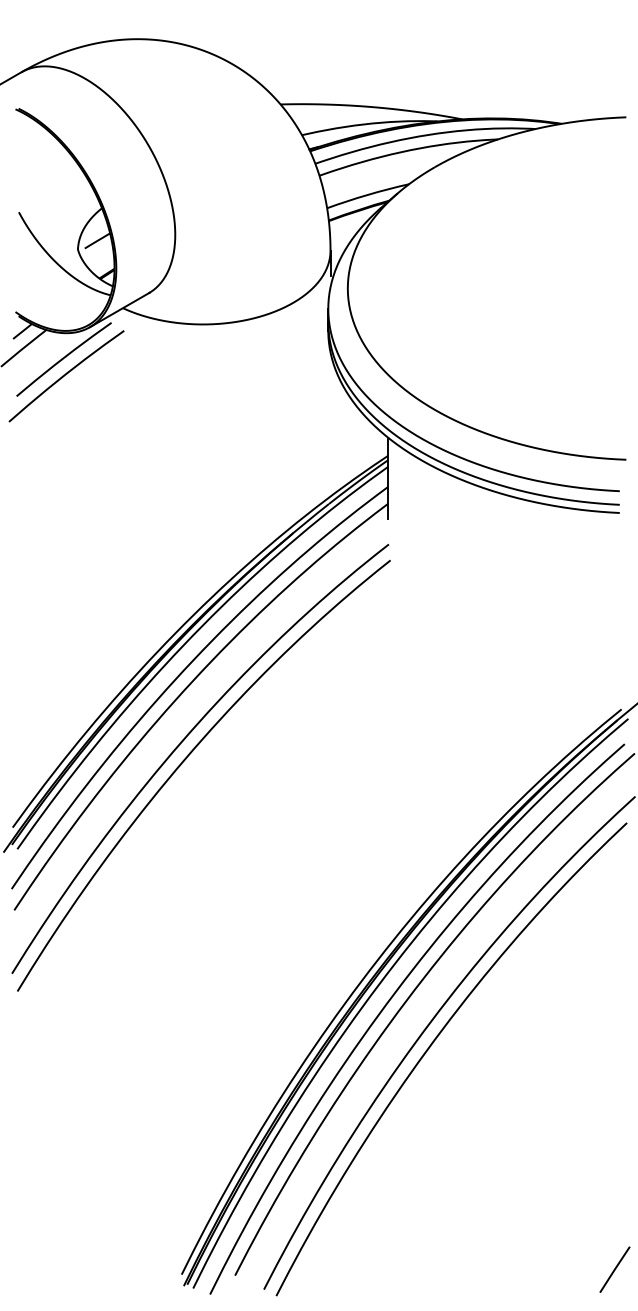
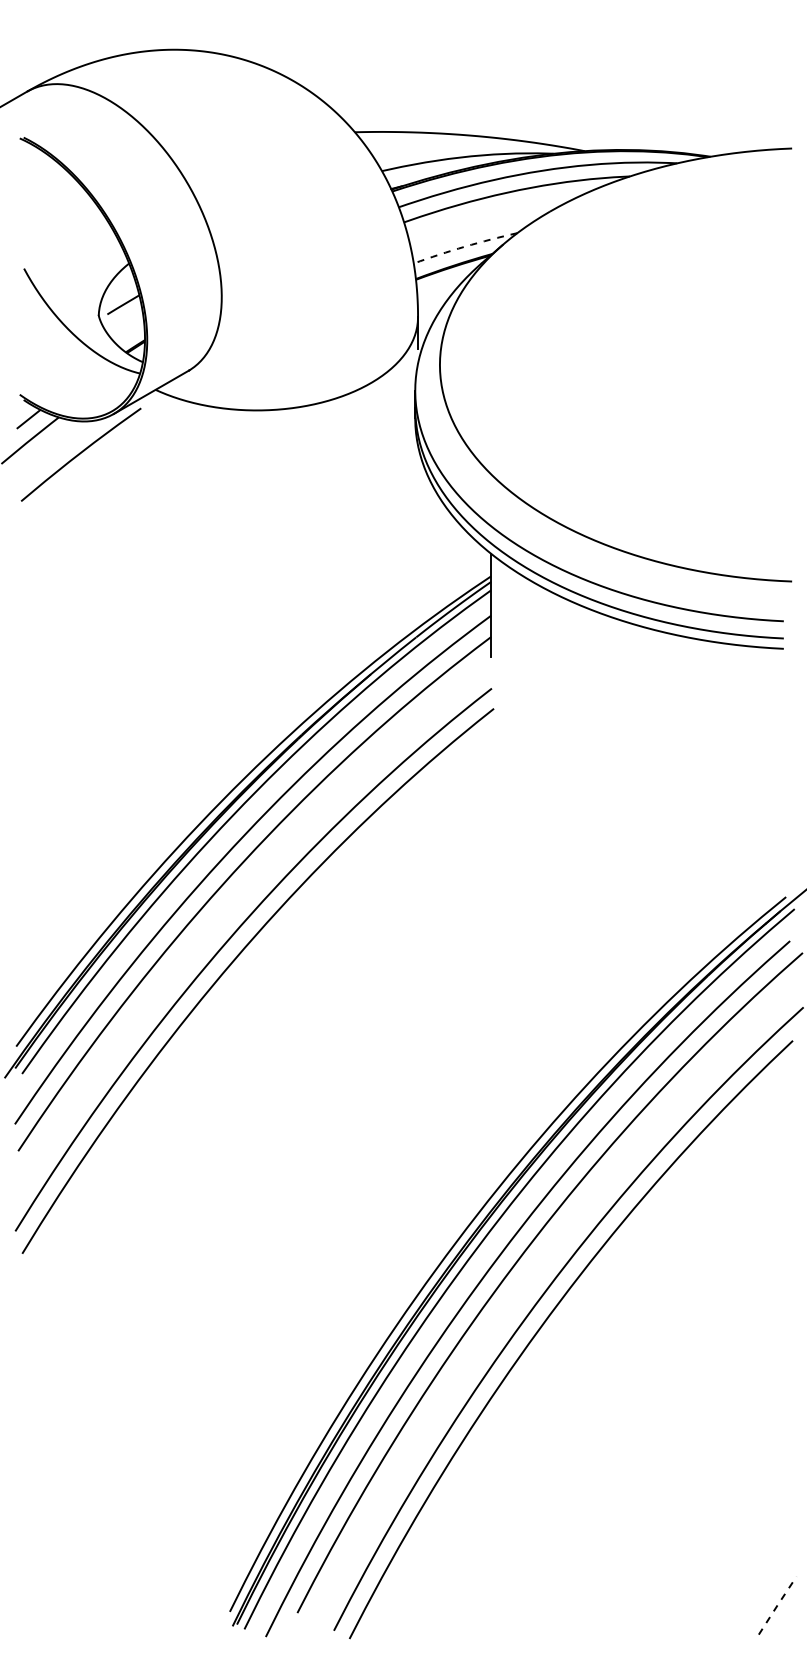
arc: (368, 194) -> (465, 246), solid -> dashed
curve: (65, 375) -> (83, 474), removed
line: (614, 1269) -> (777, 1605), solid -> dashed

